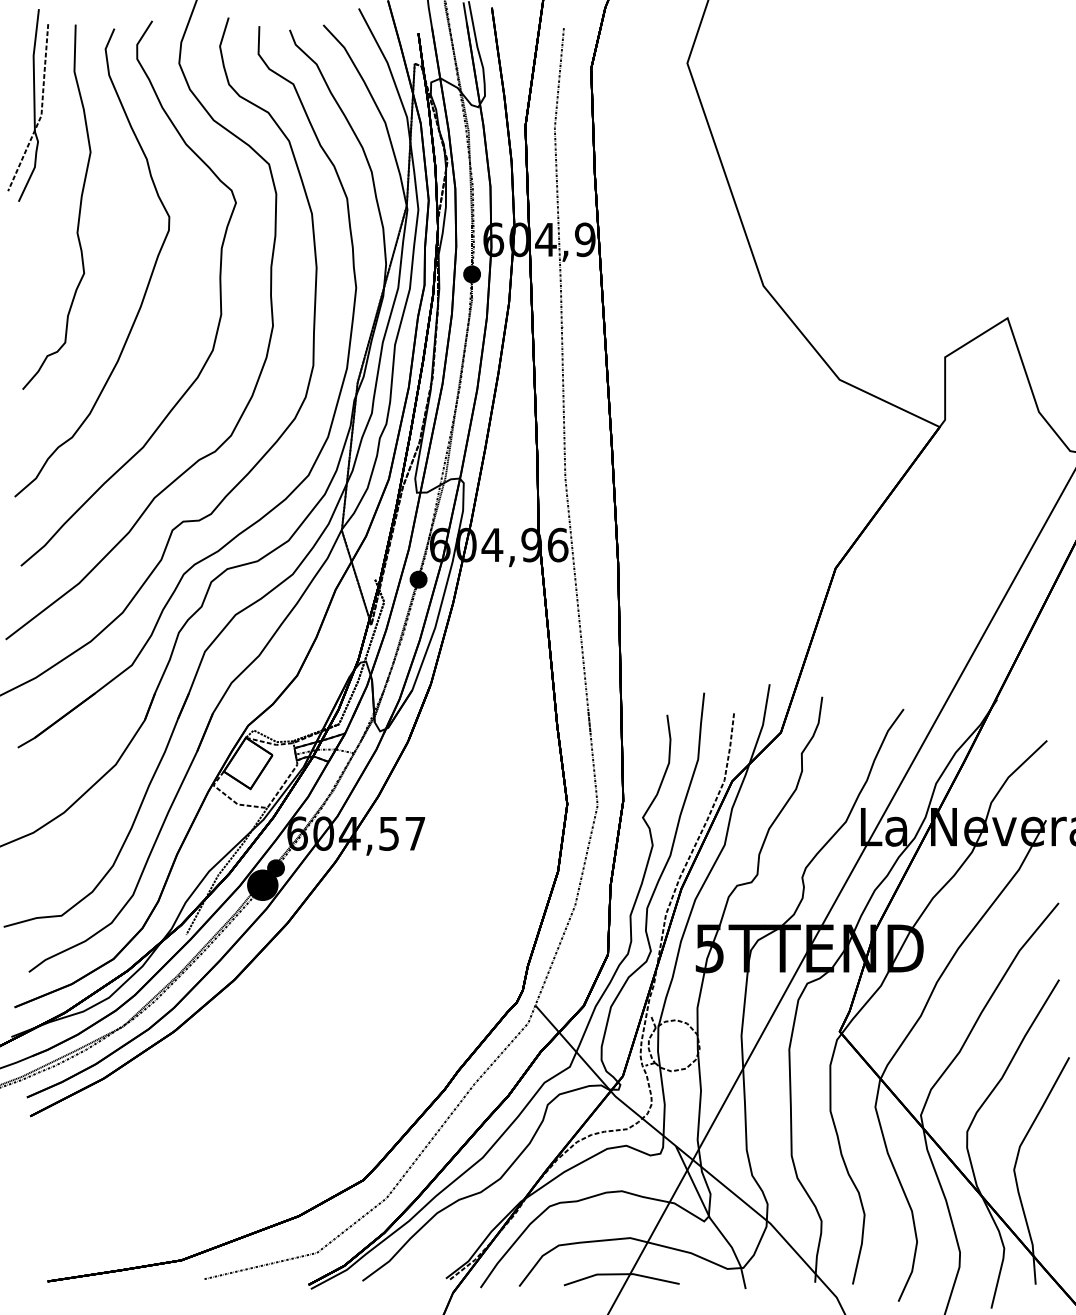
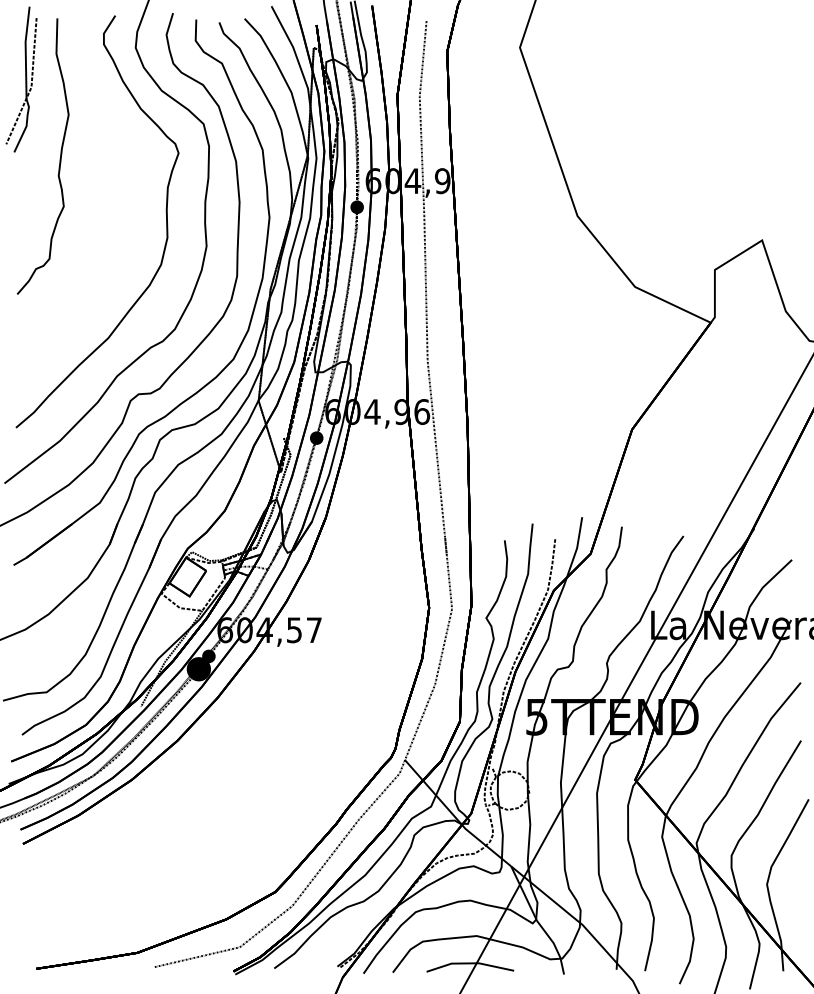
part: (148, 280) -> (112, 211), removed

